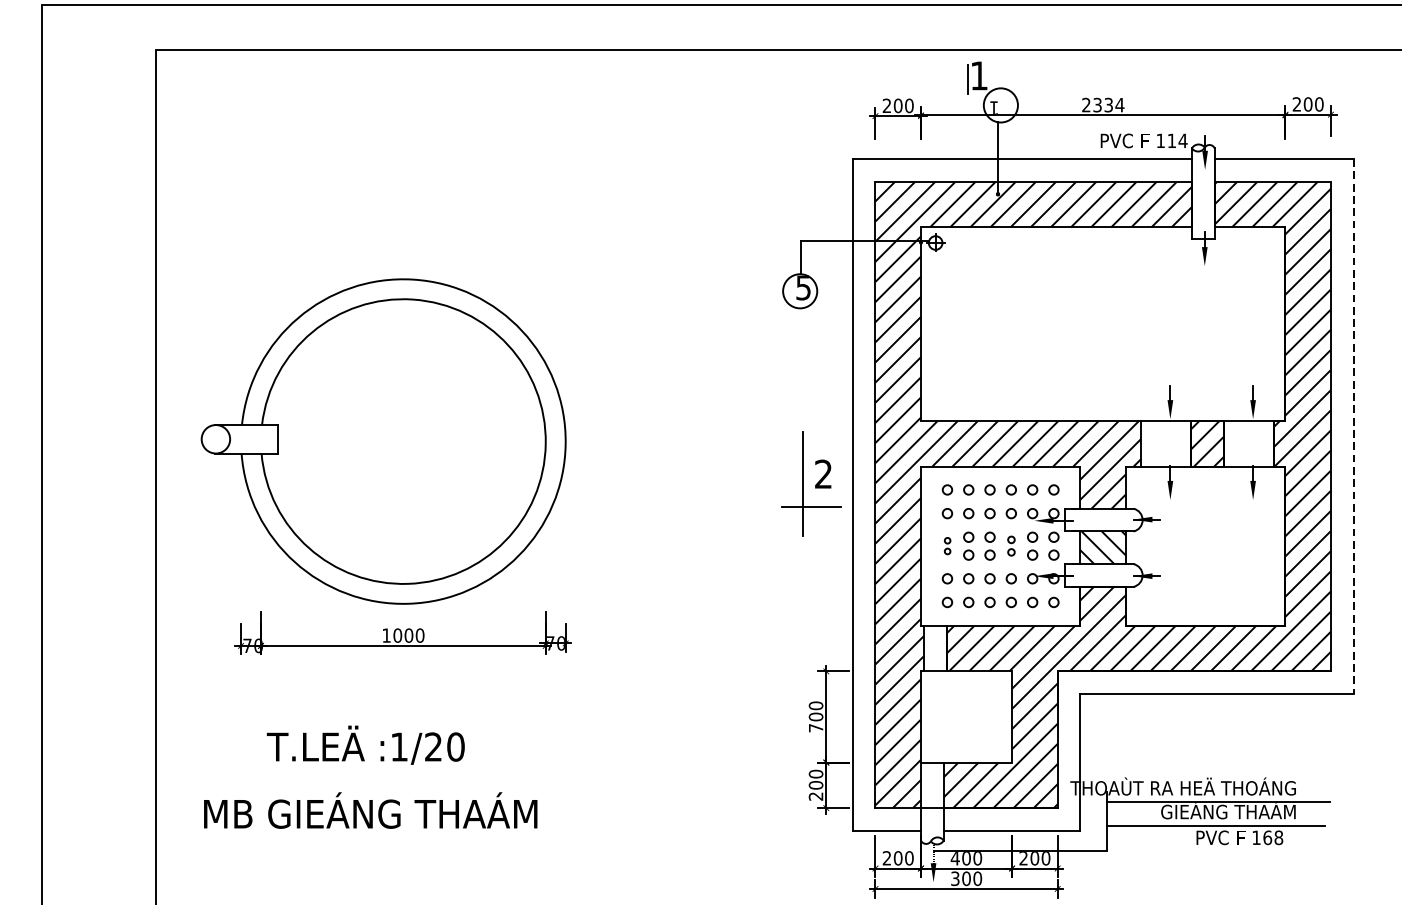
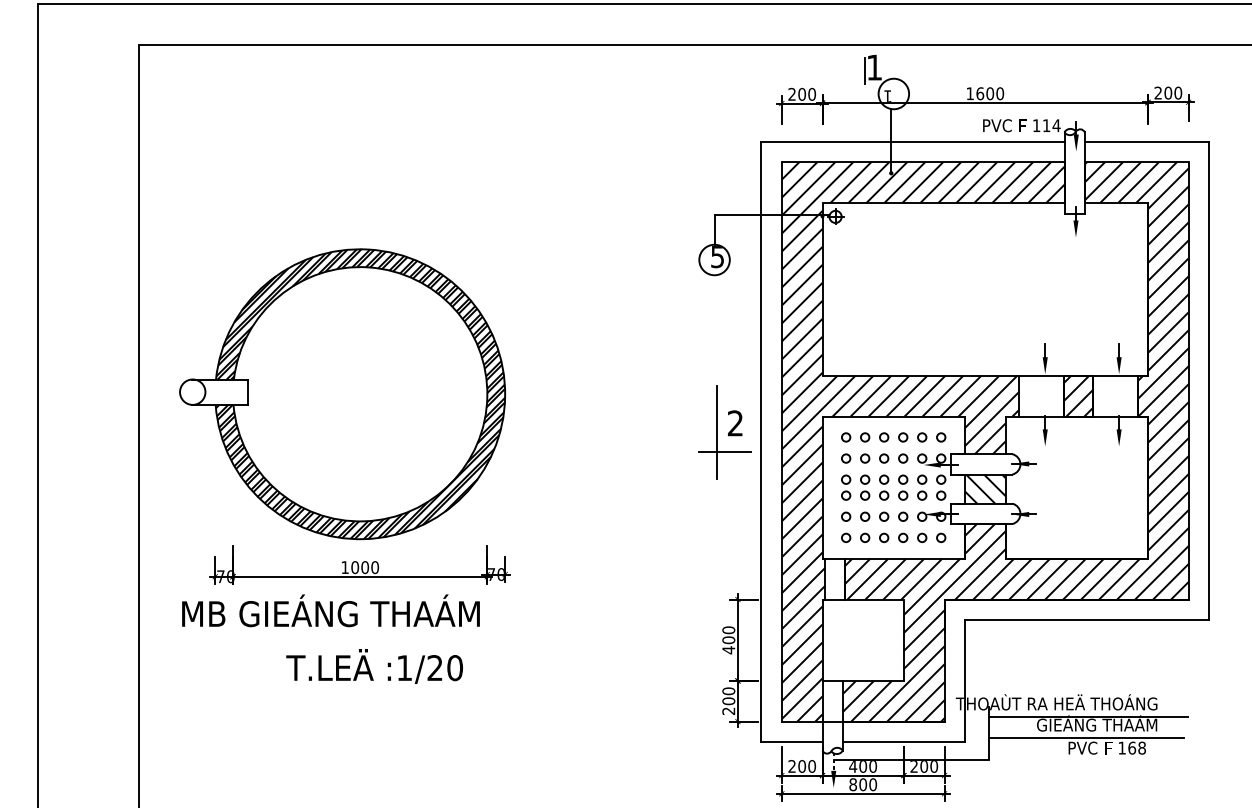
text: (1103, 104) -> (985, 93), 2334 -> 1600
line: (1353, 427) -> (1208, 381), dashed -> solid
hatch: (403, 441) -> (360, 394), added
part: (947, 545) -> (846, 487), size x1.67
part: (1011, 545) -> (903, 487), size x1.43
text: (815, 728) -> (728, 650), 700 -> 400
text: (365, 745) -> (374, 666), moved
text: (370, 810) -> (330, 610), moved
text: (955, 878) -> (853, 784), 300 -> 800

